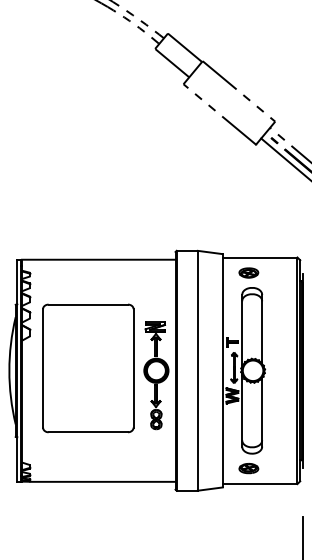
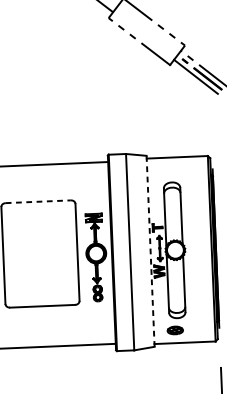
part: (248, 272) -> (168, 169), removed
line: (88, 304) -> (38, 201), solid -> dashed
line: (222, 370) -> (150, 251), solid -> dashed

